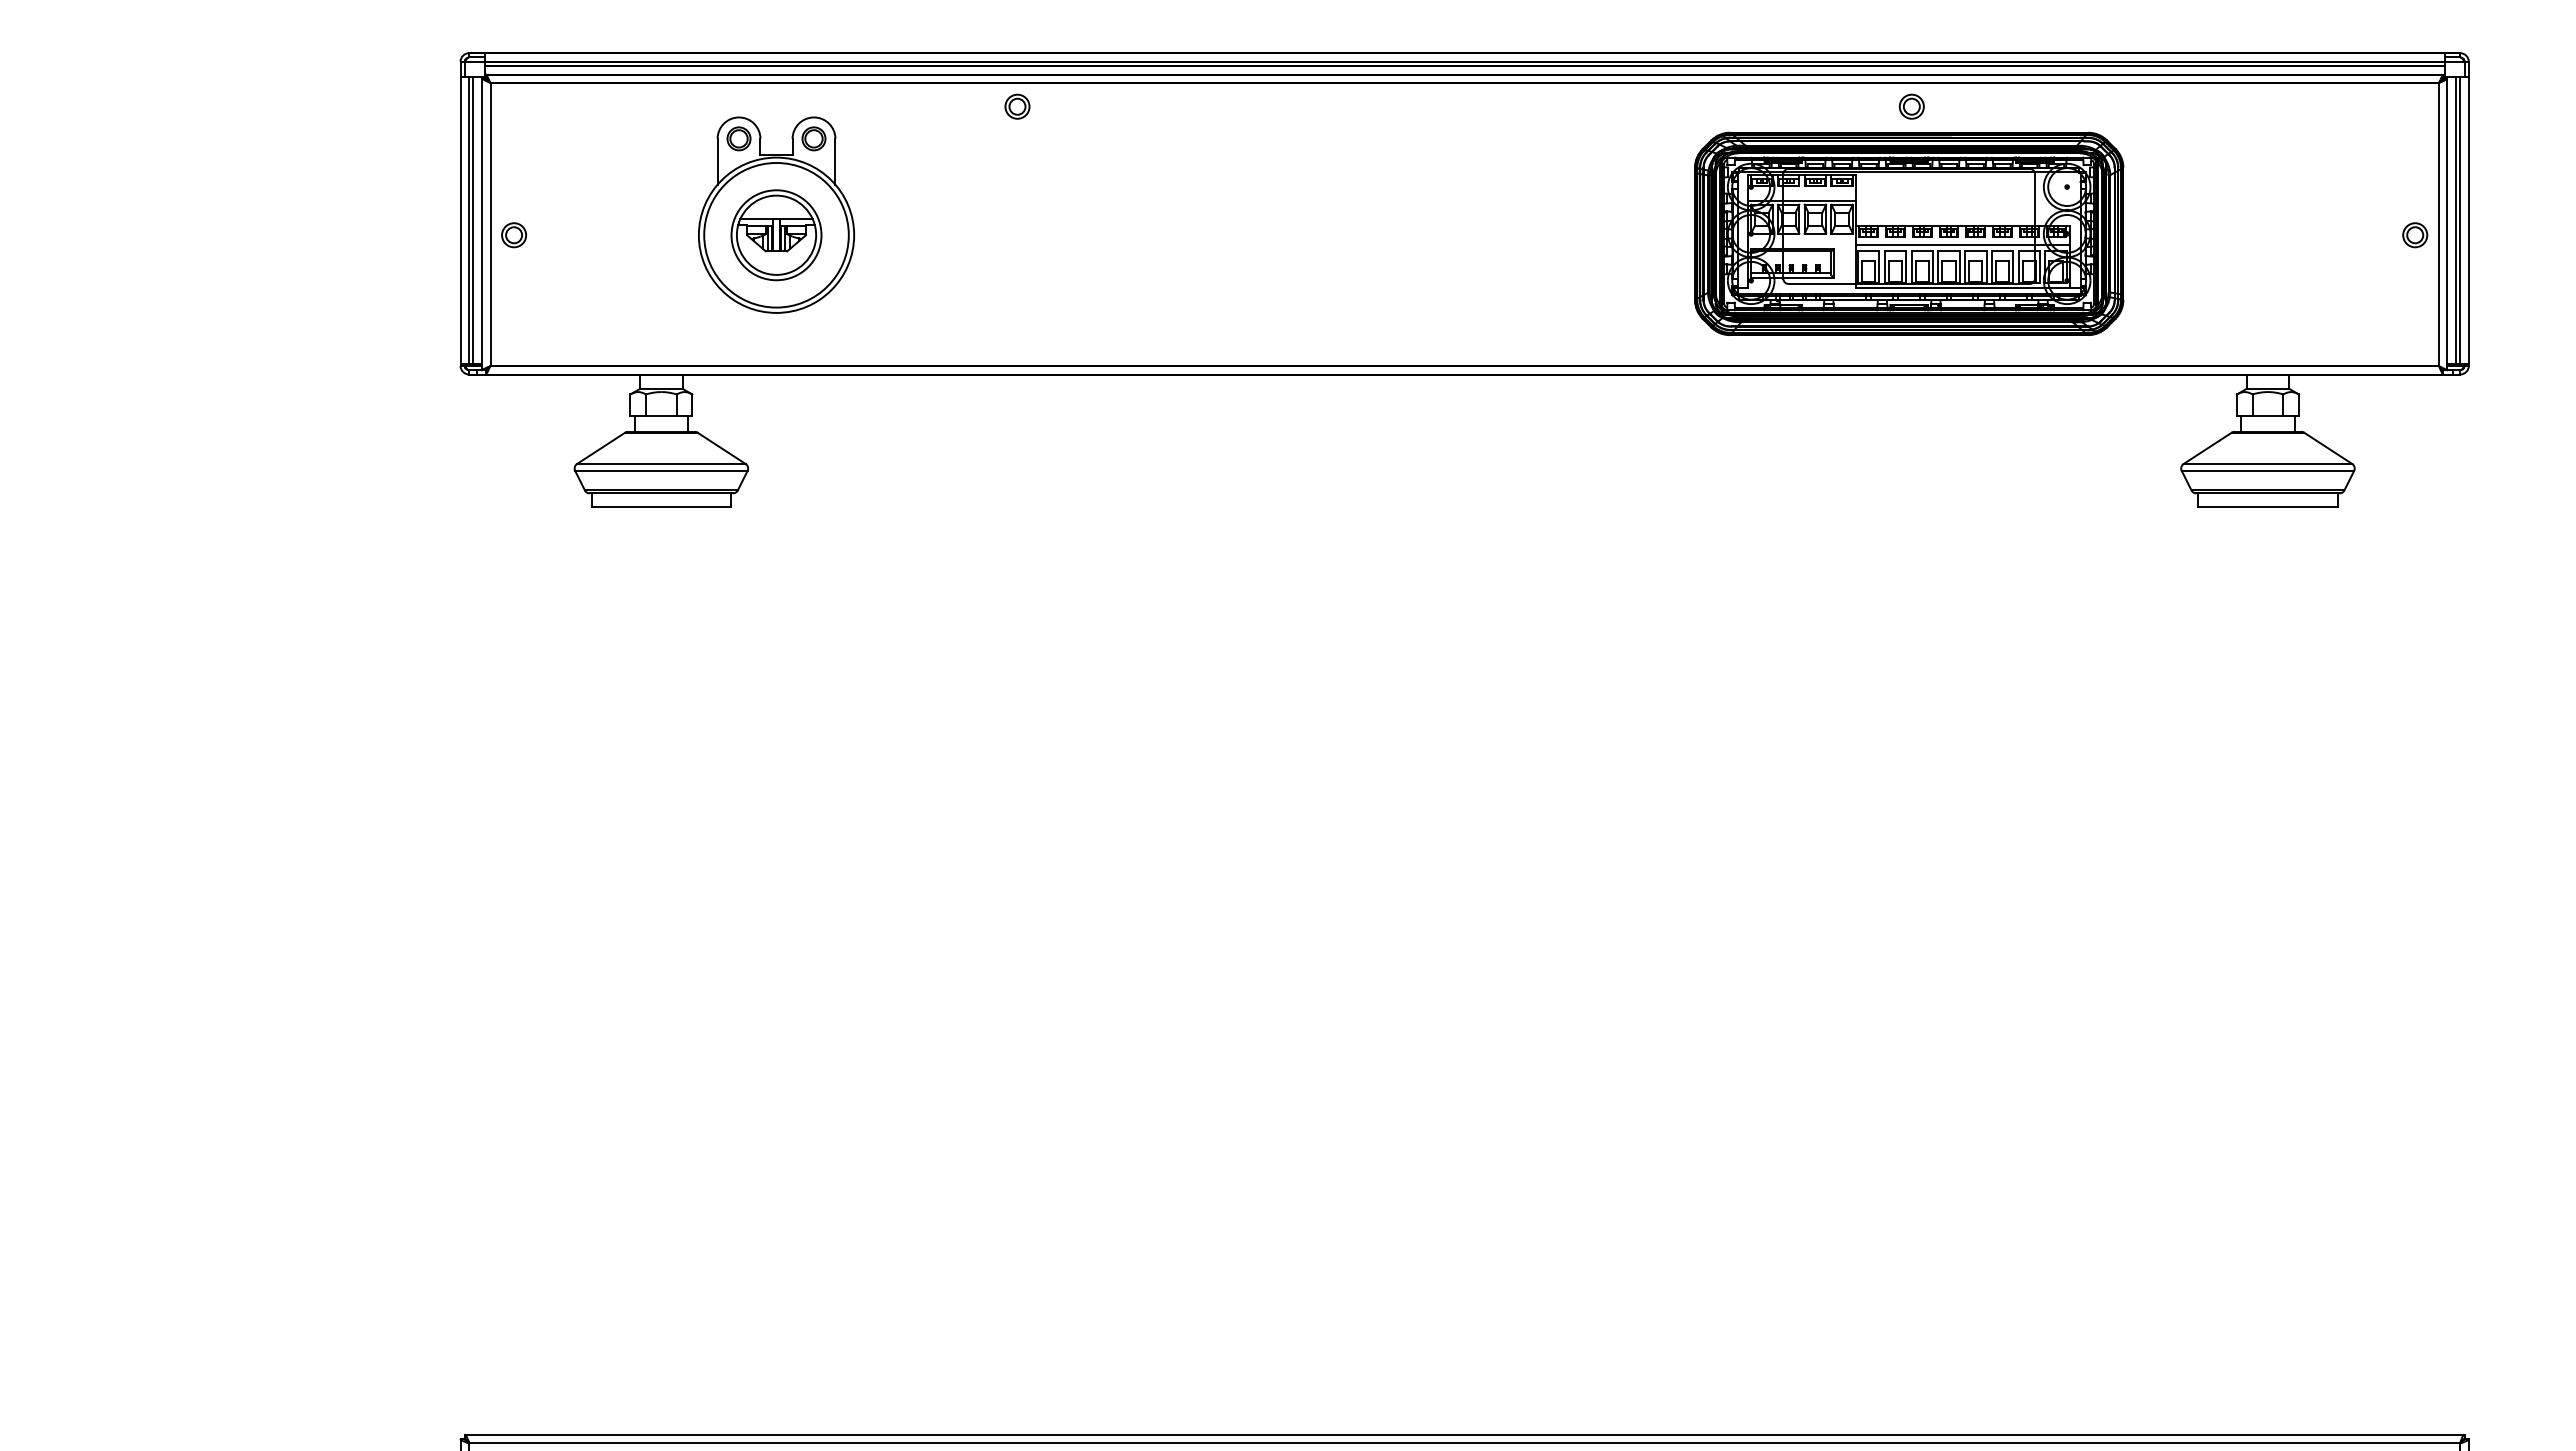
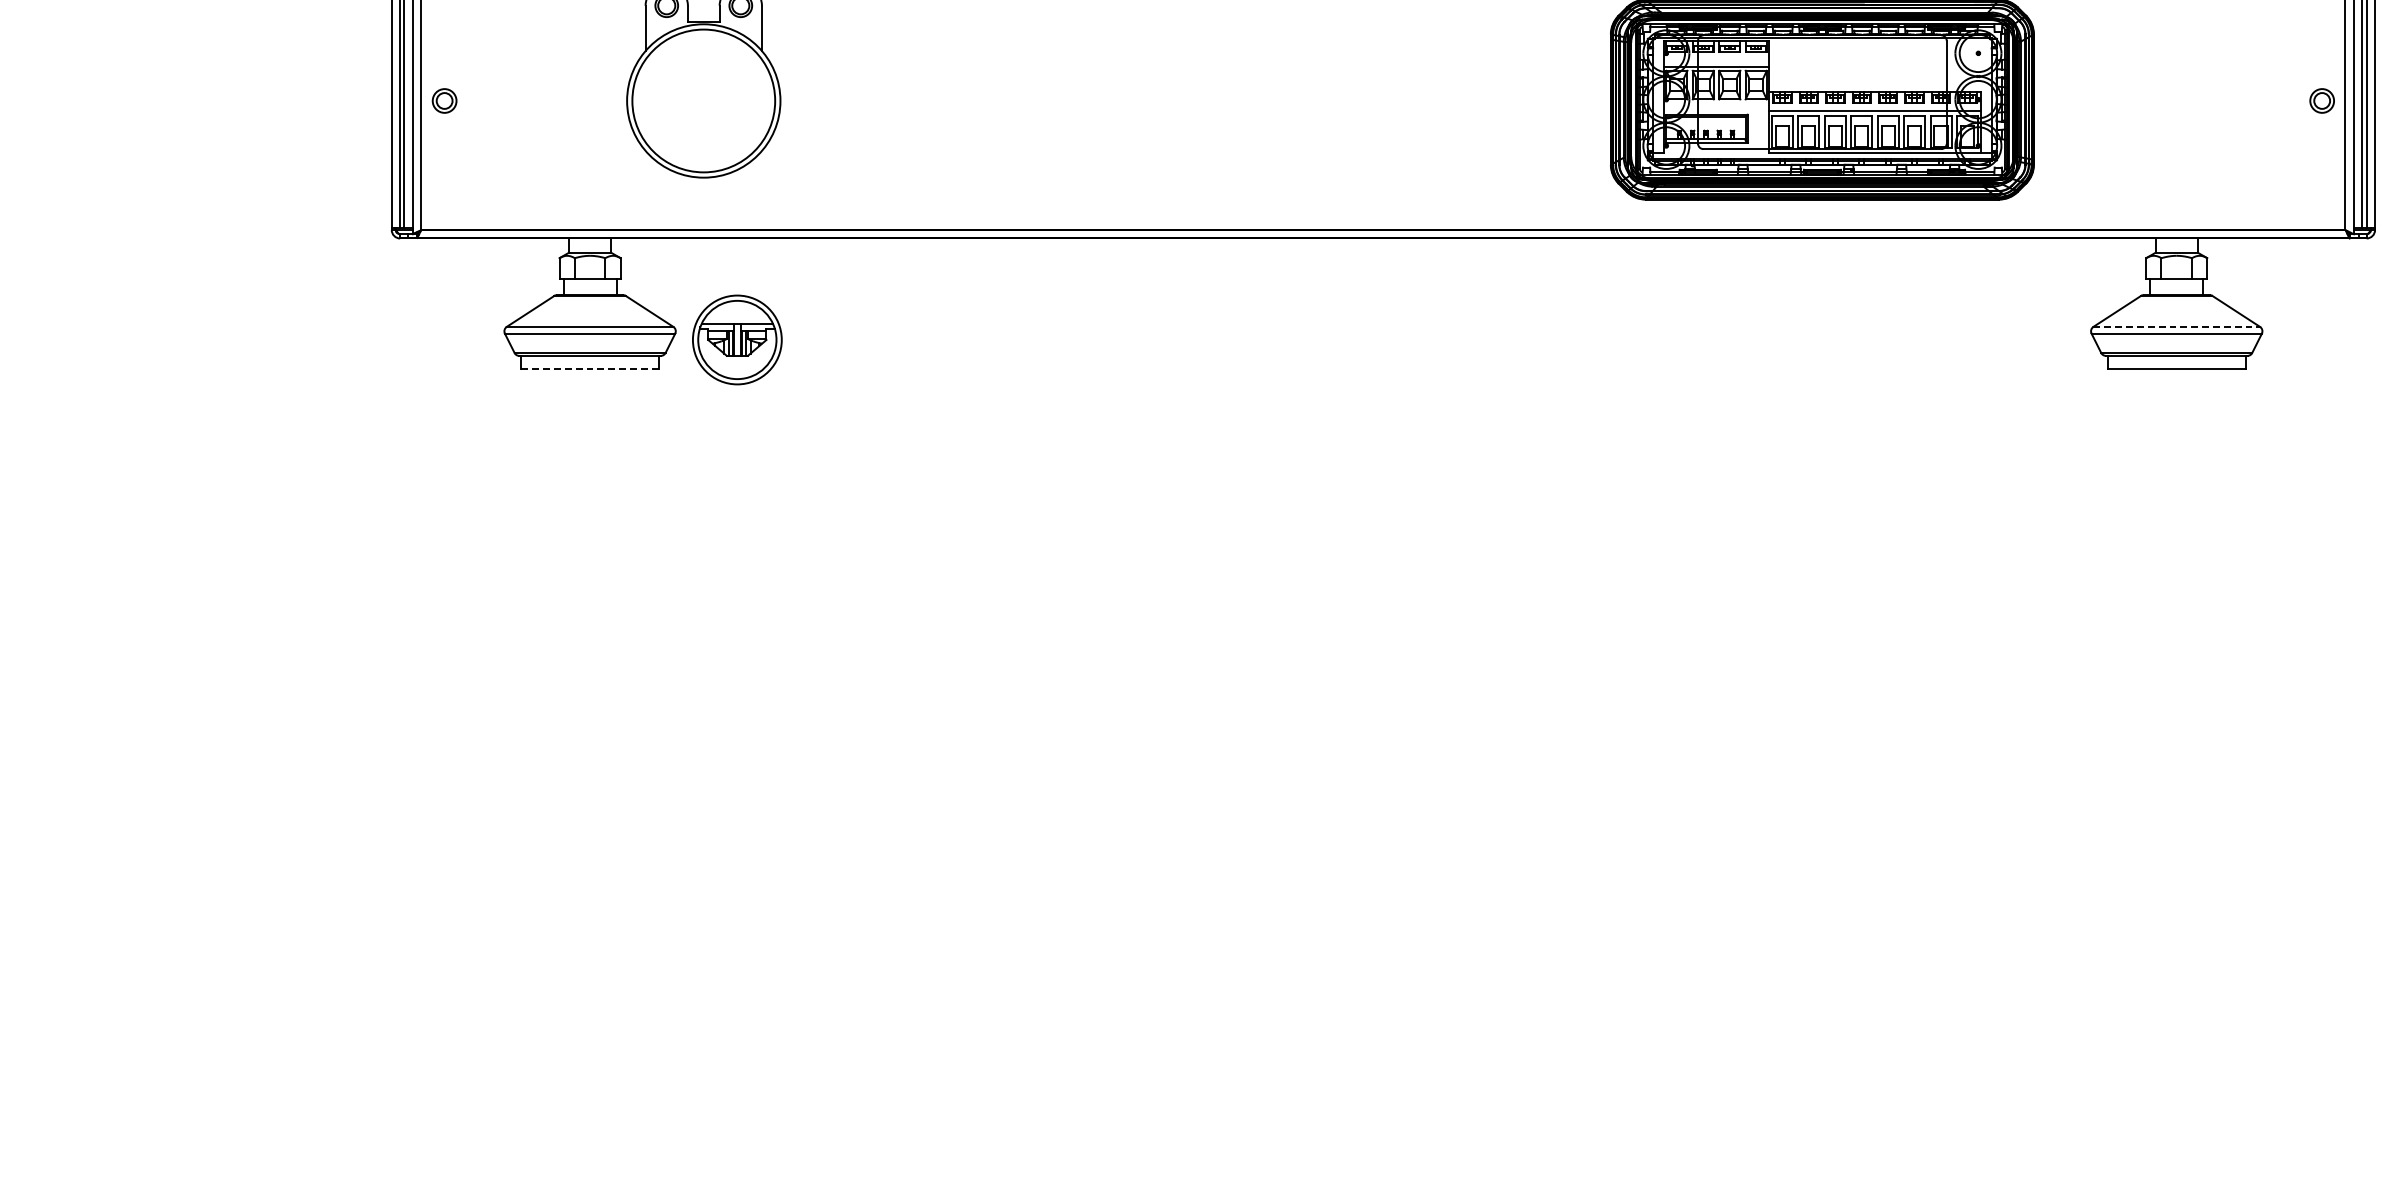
part: (776, 235) -> (737, 340), moved
line: (2268, 464) -> (2177, 327), solid -> dashed
line: (661, 506) -> (590, 368), solid -> dashed

